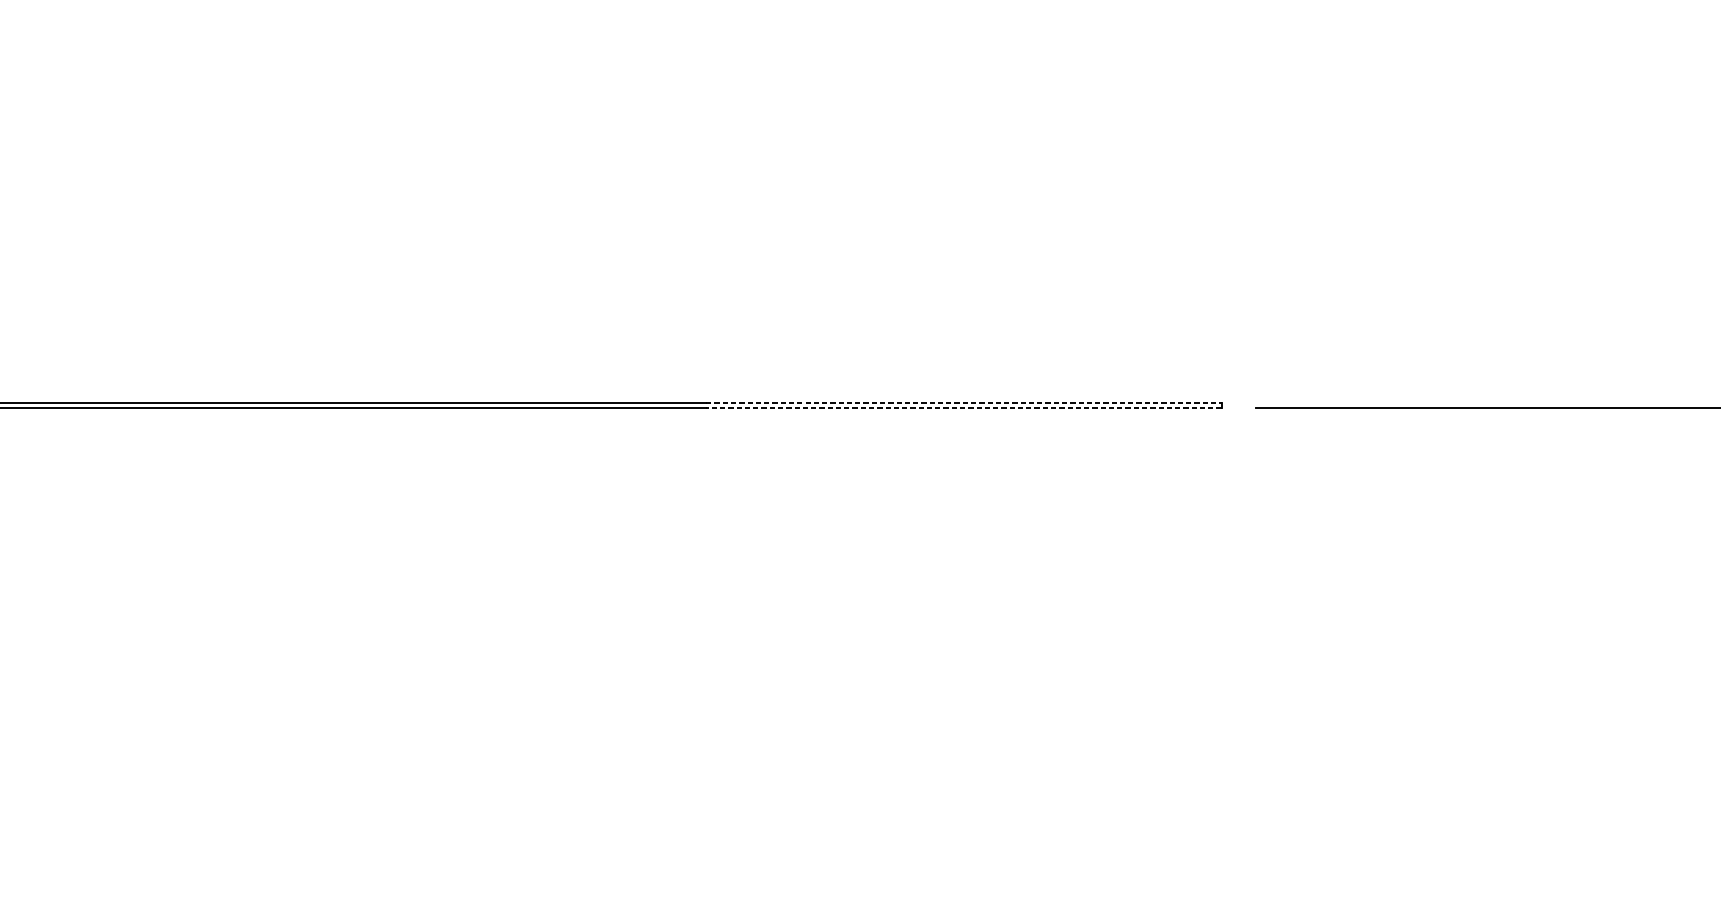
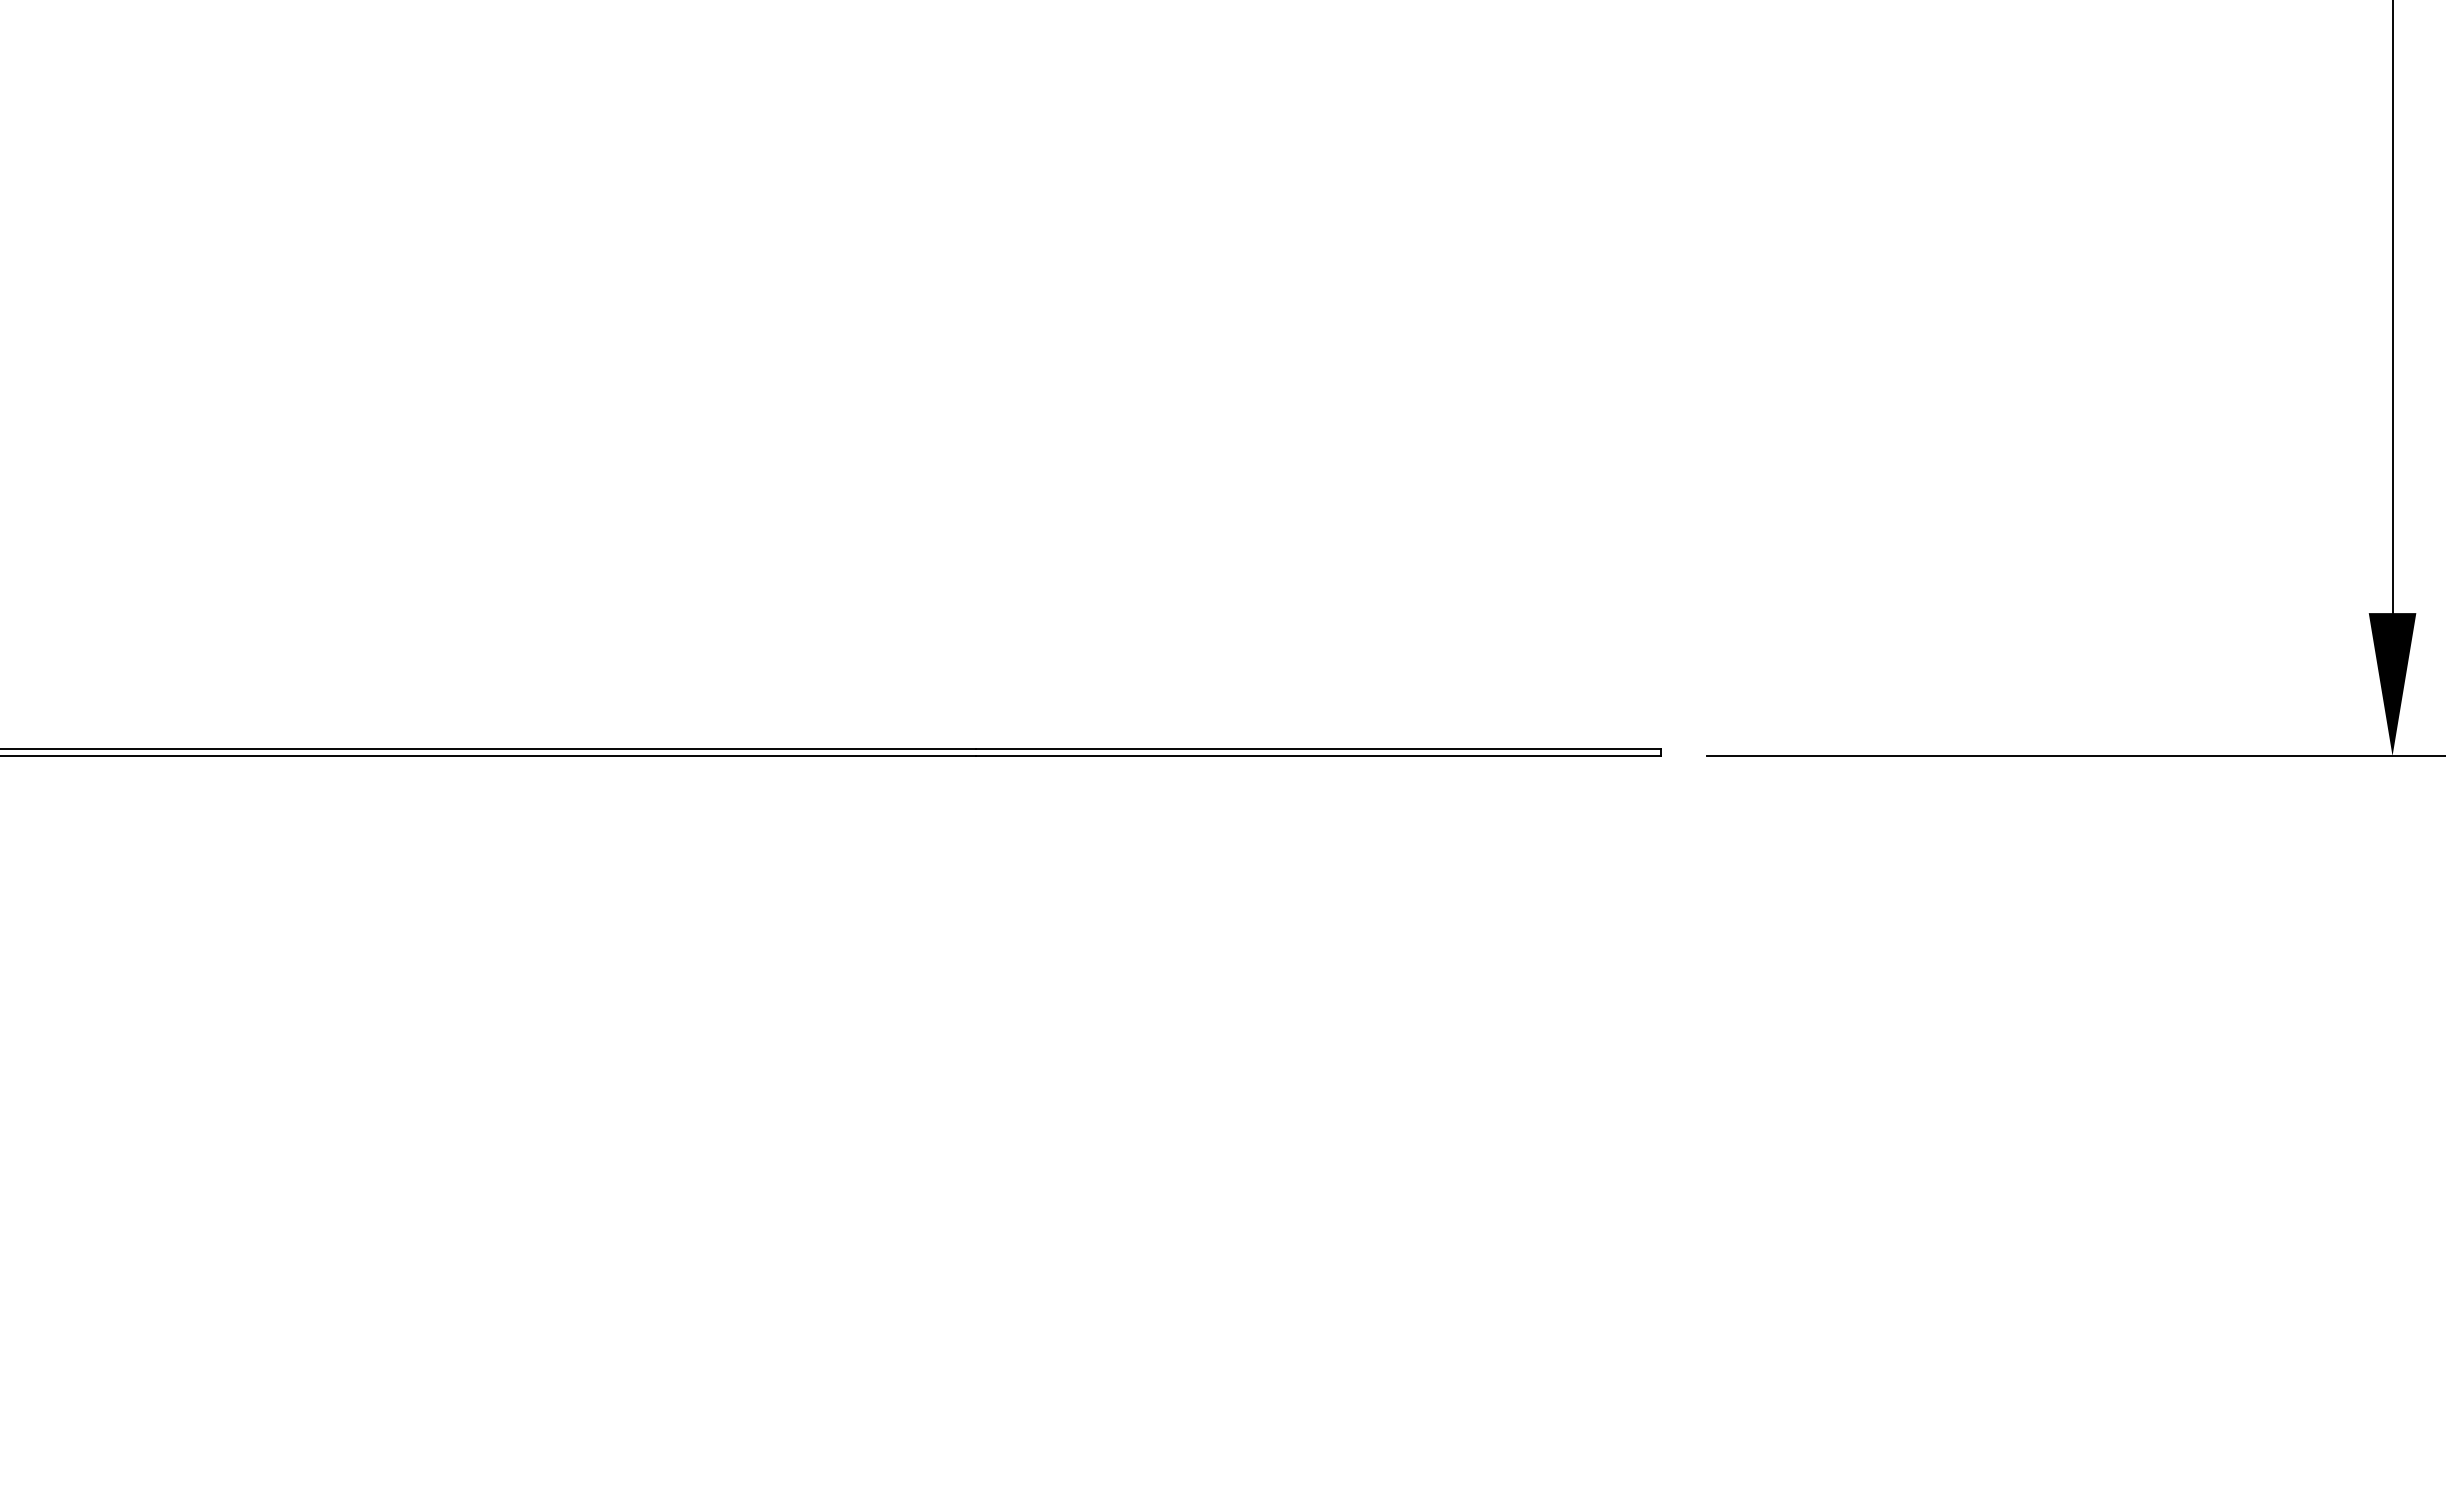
line: (963, 403) -> (1318, 749), dashed -> solid
line: (963, 407) -> (1318, 755), dashed -> solid

